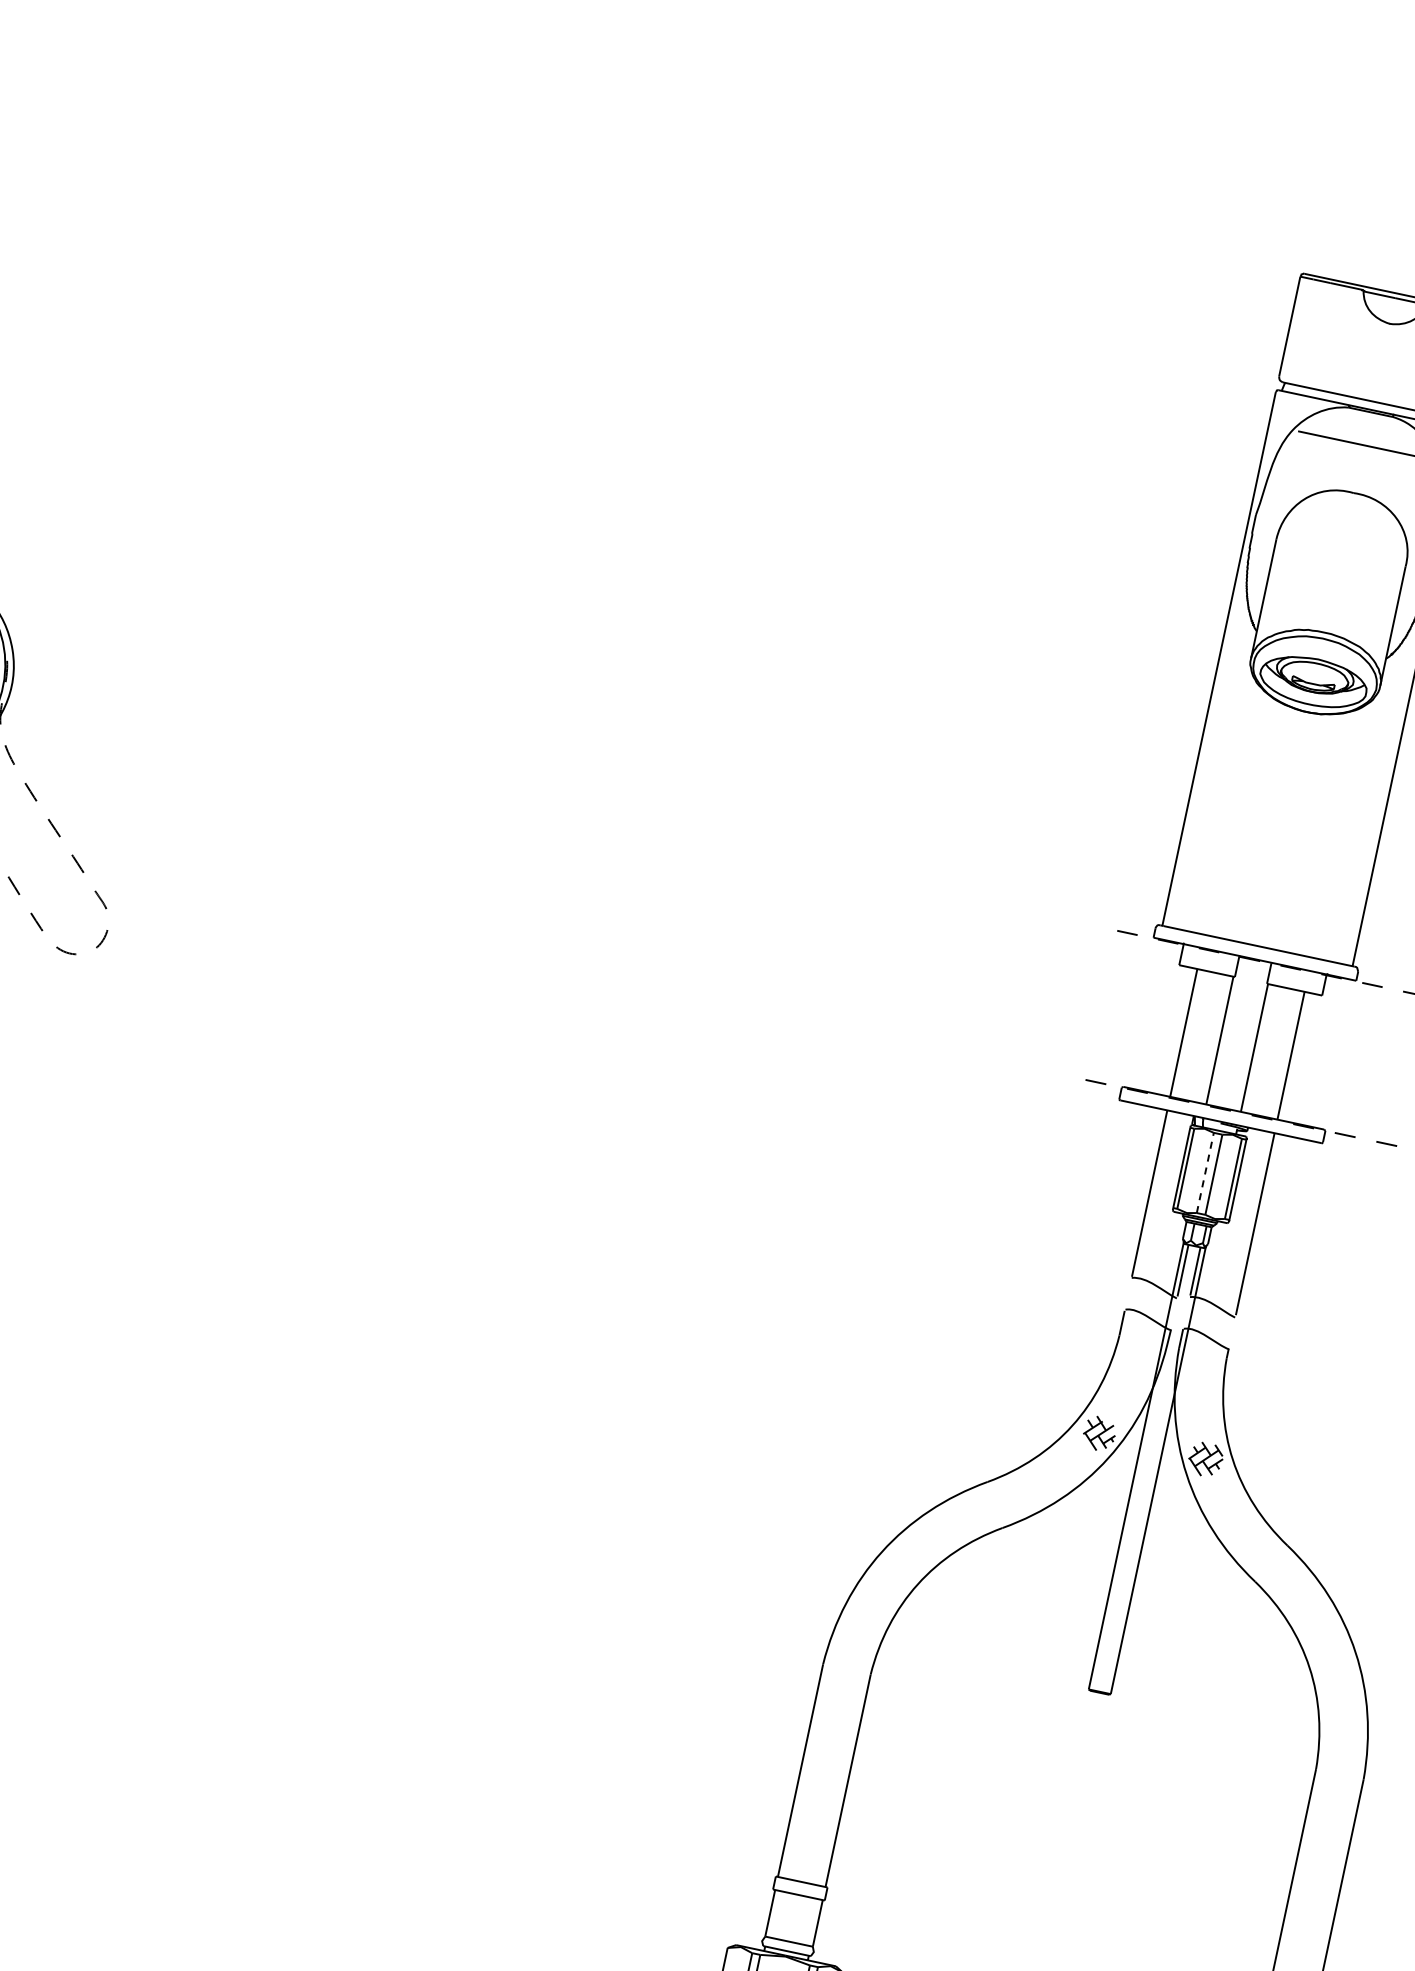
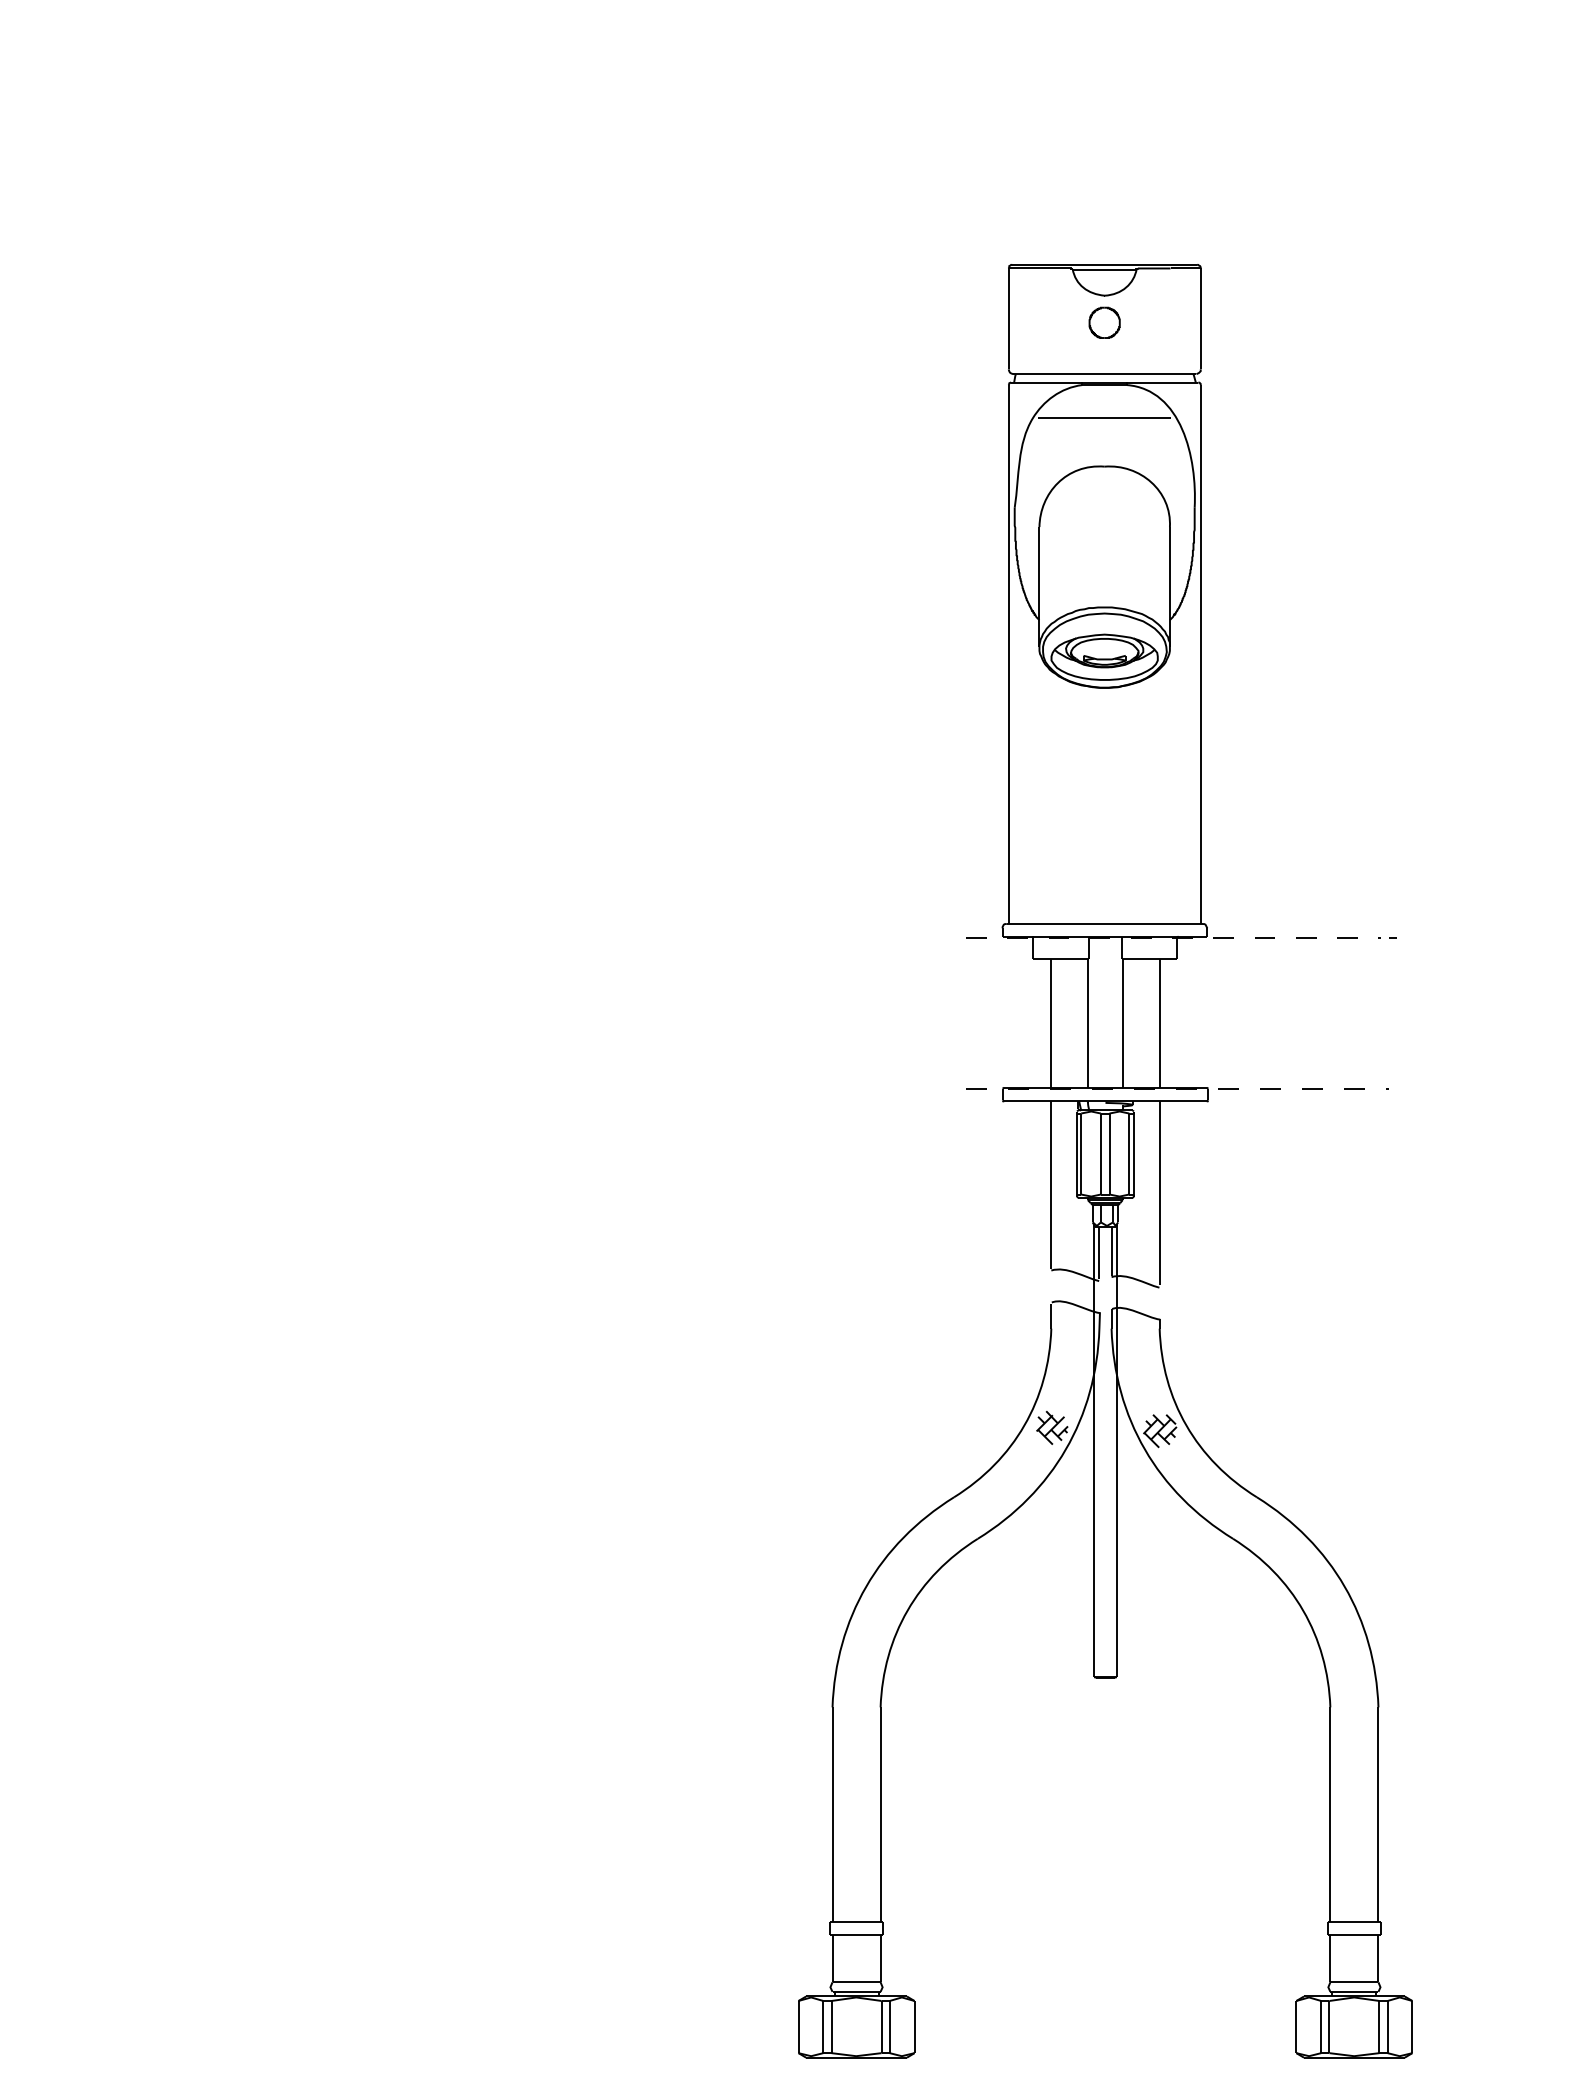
part: (1383, 350) -> (1104, 322), added
line: (1205, 1172) -> (1100, 1153), dashed -> solid

